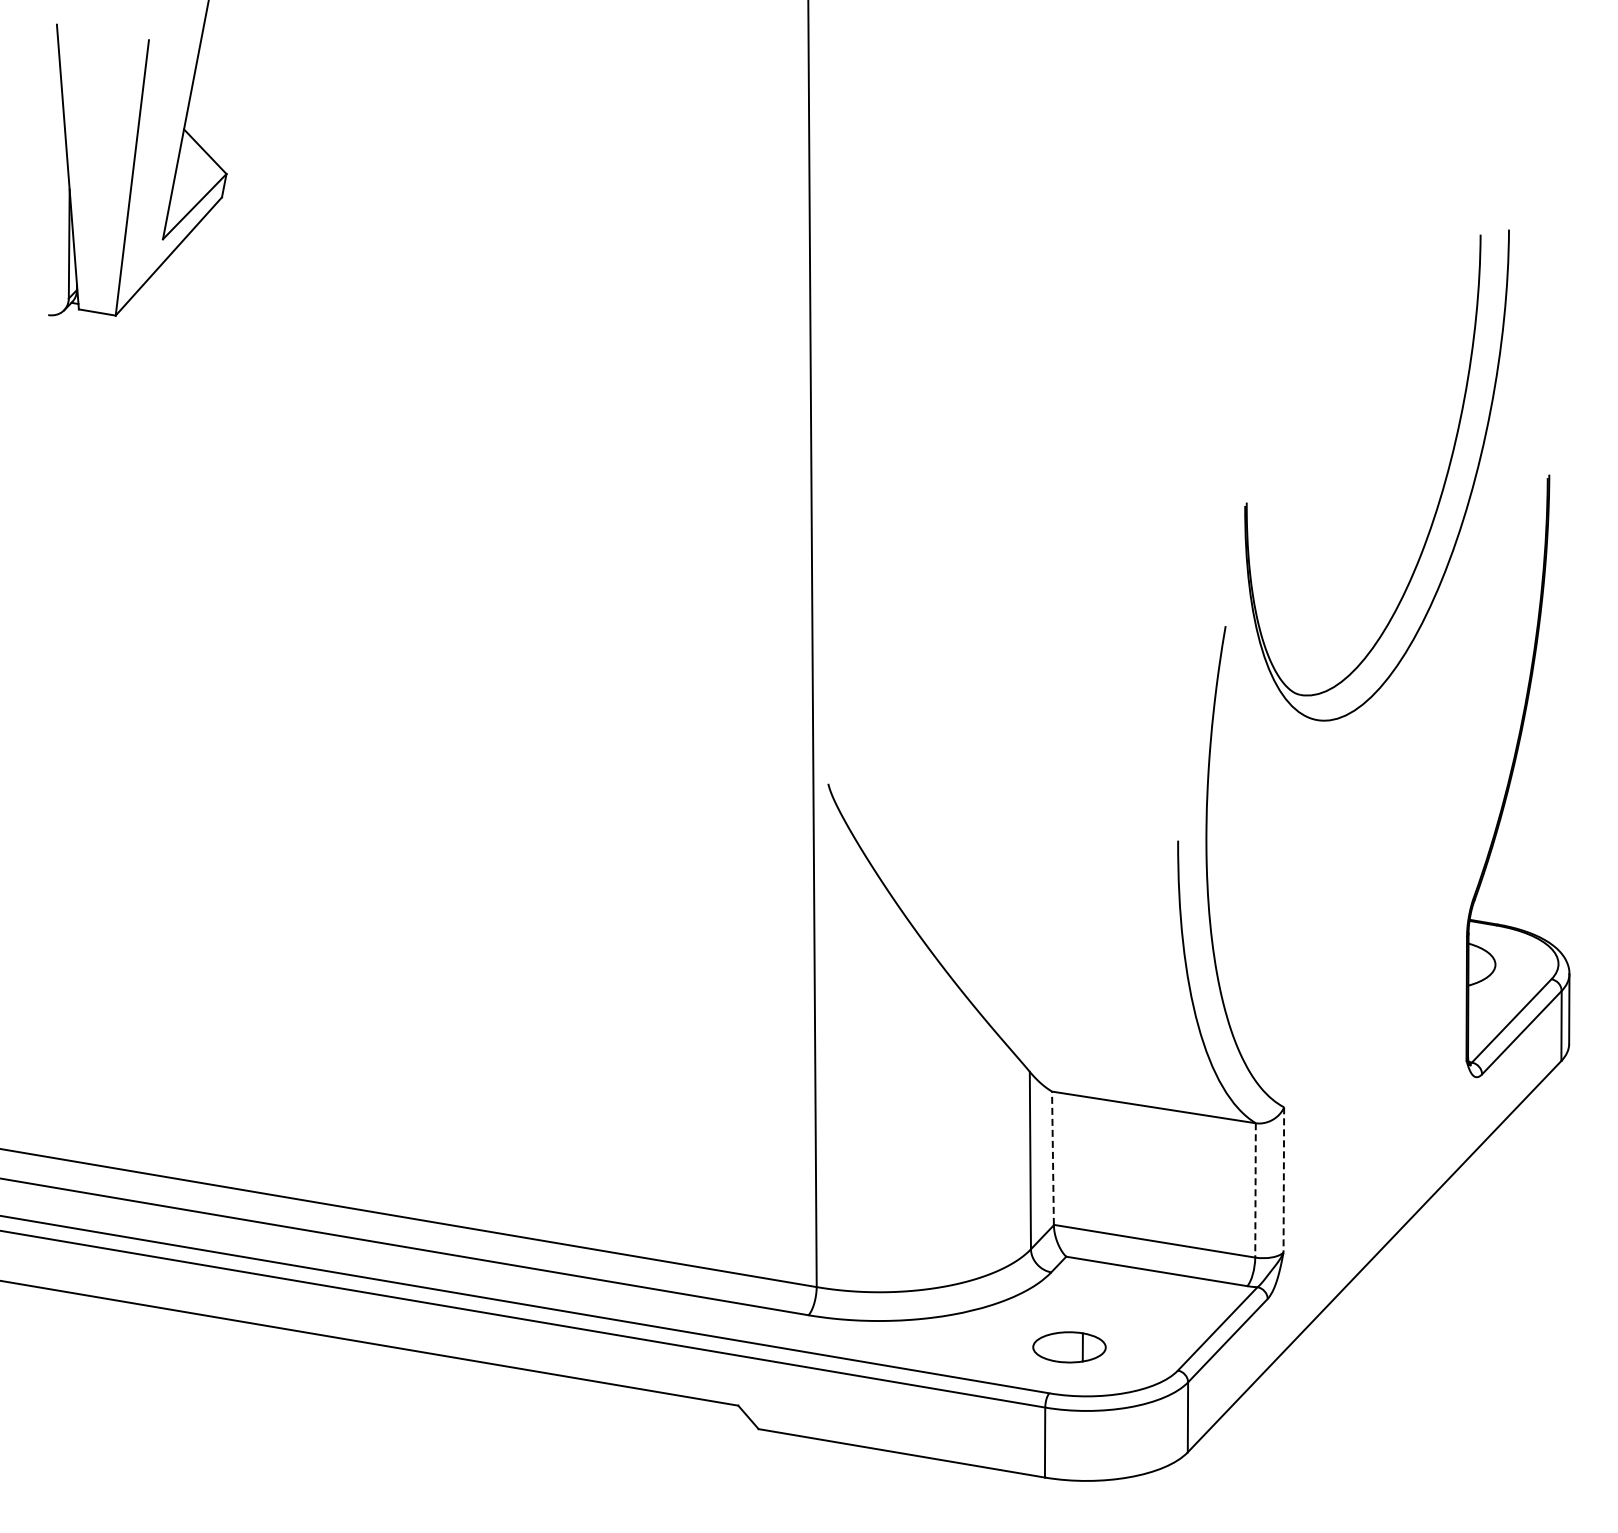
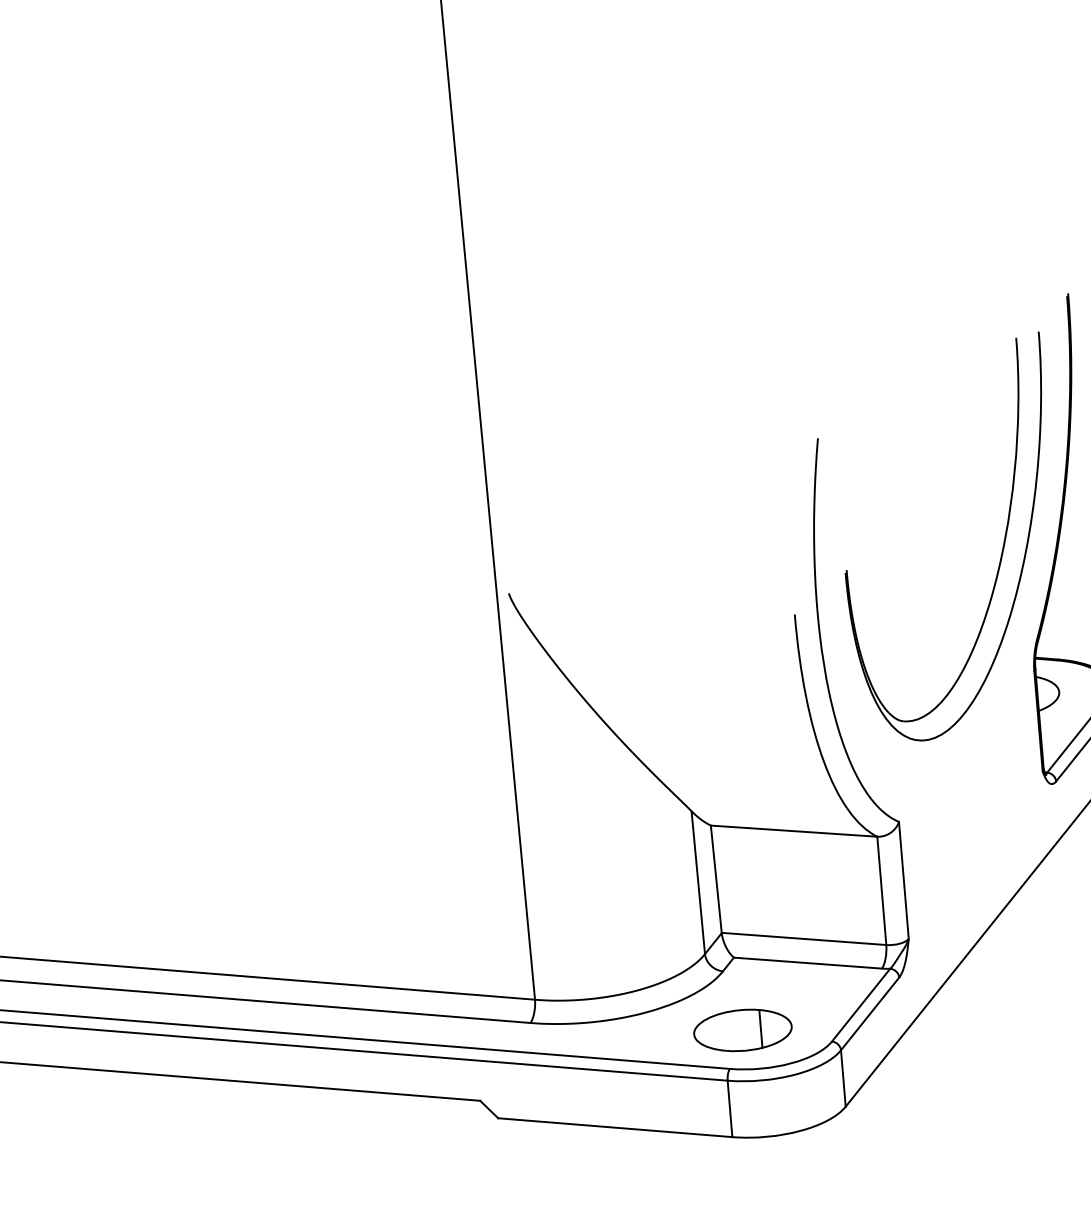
part: (1441, 490) -> (1002, 546), moved
line: (1052, 1158) -> (715, 879), dashed -> solid
line: (1283, 1179) -> (903, 880), dashed -> solid
line: (1255, 1190) -> (881, 890), dashed -> solid
part: (1069, 1347) -> (742, 1030), size x1.67

